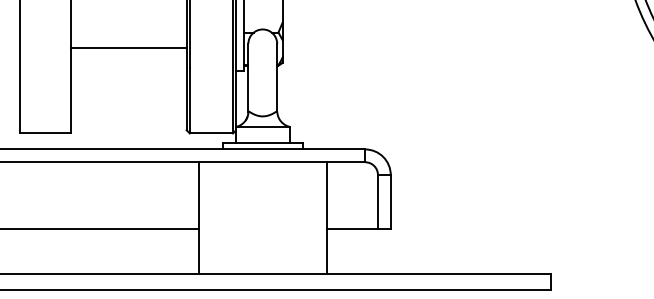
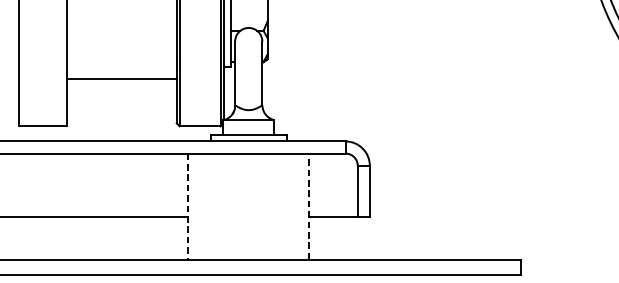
line: (128, 48) -> (121, 79), moved
line: (198, 218) -> (187, 206), solid -> dashed
line: (326, 218) -> (309, 206), solid -> dashed

